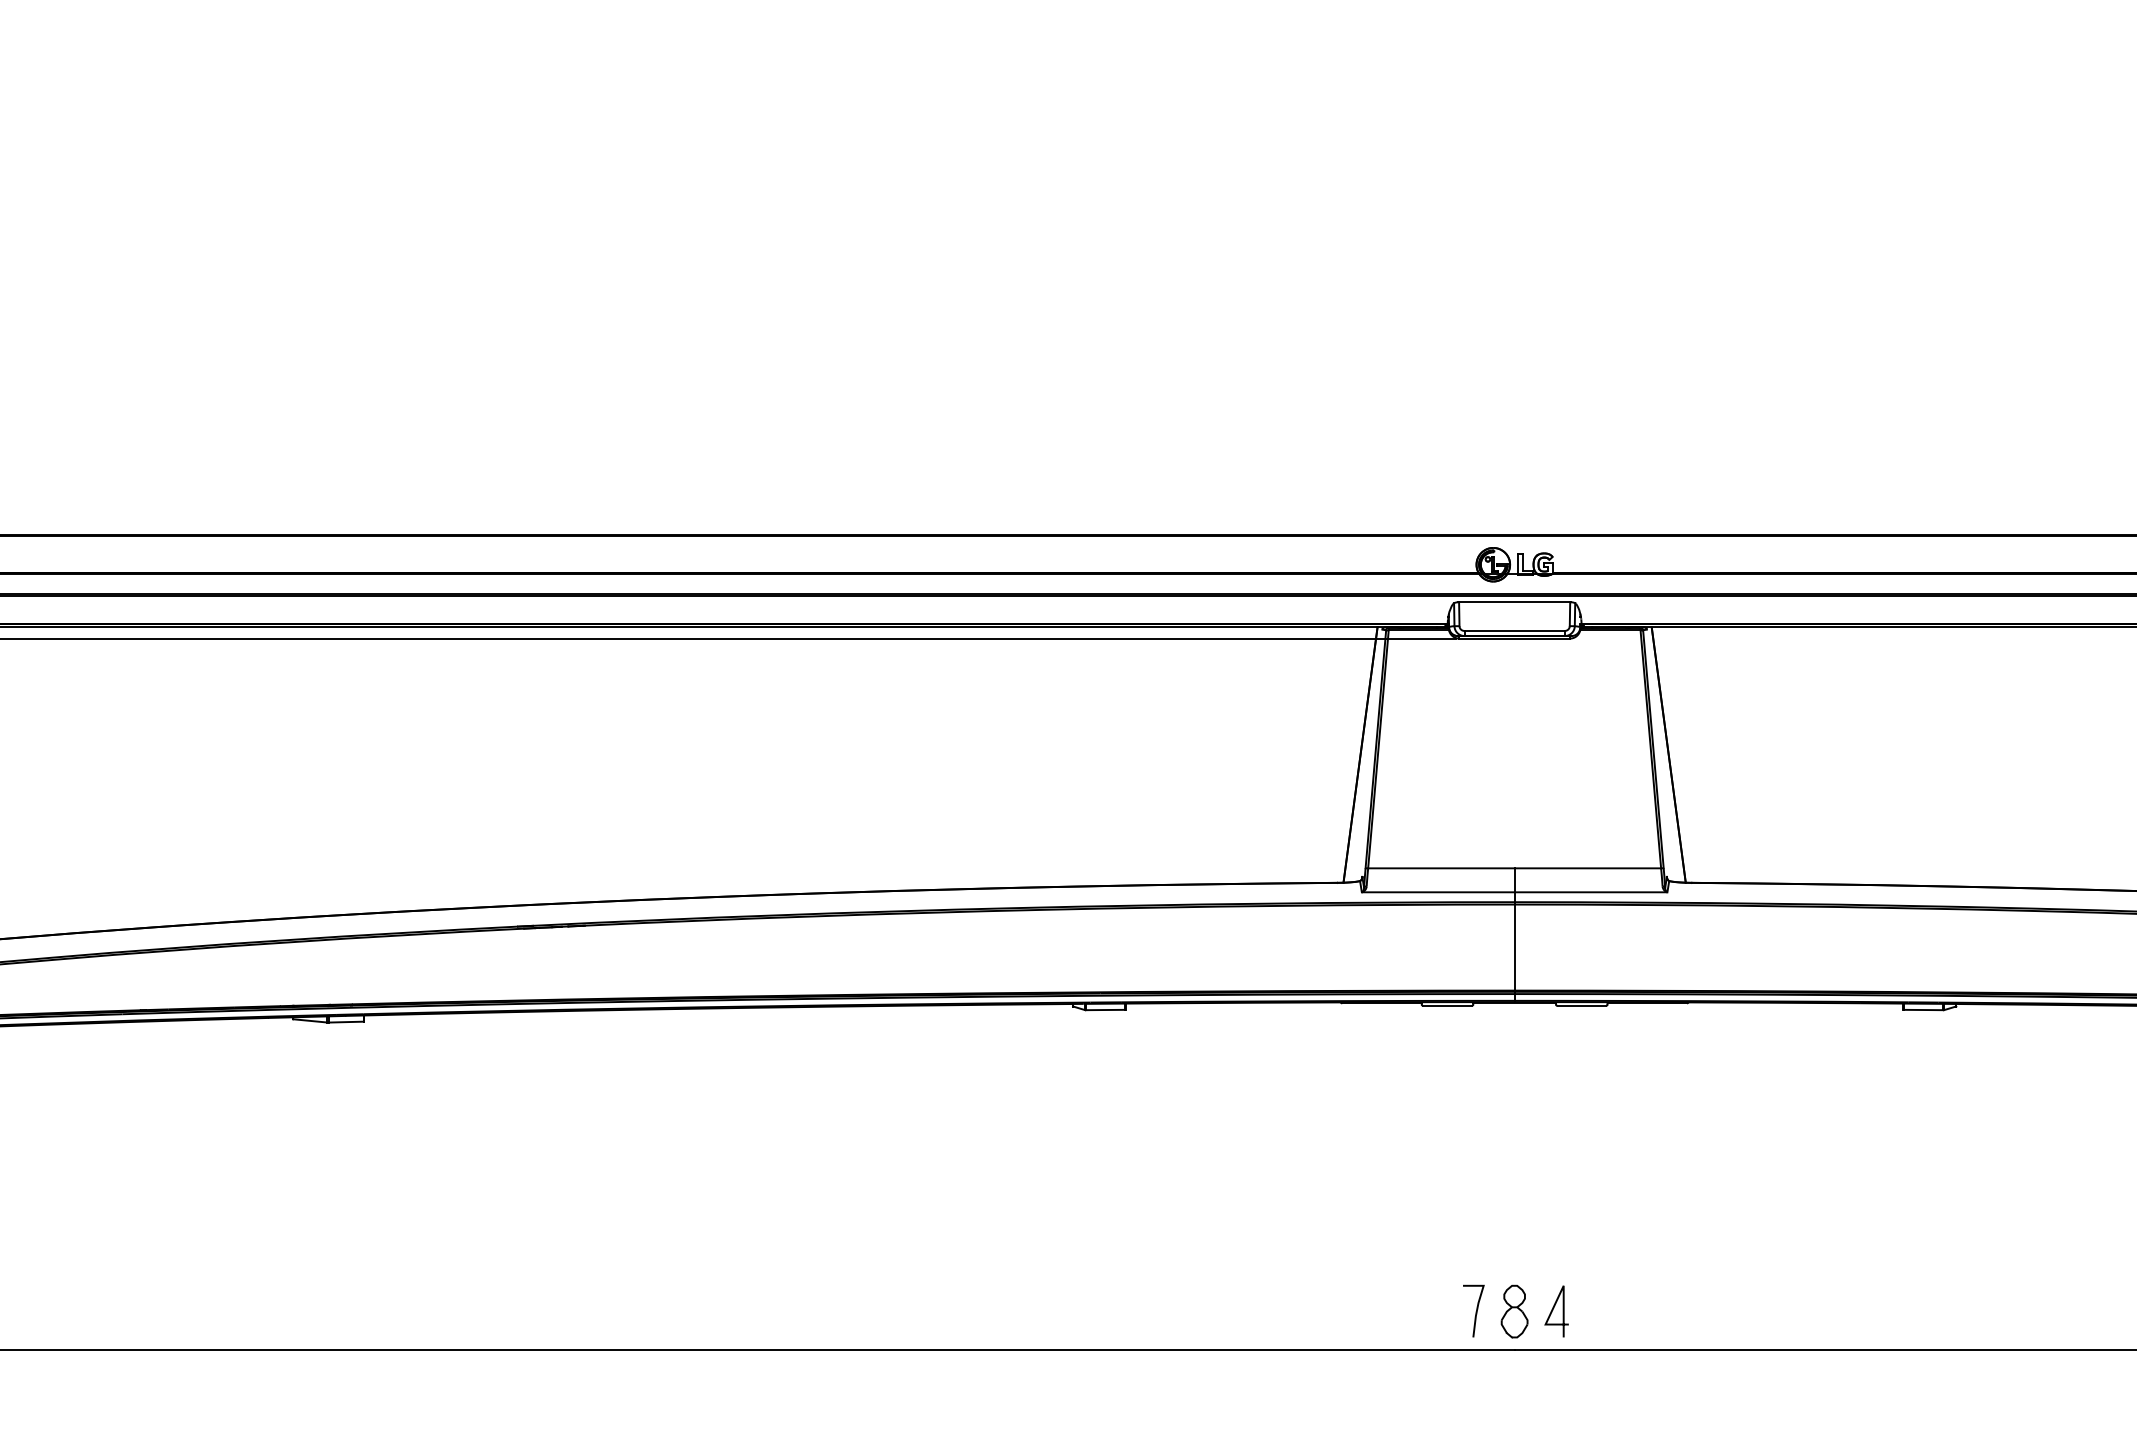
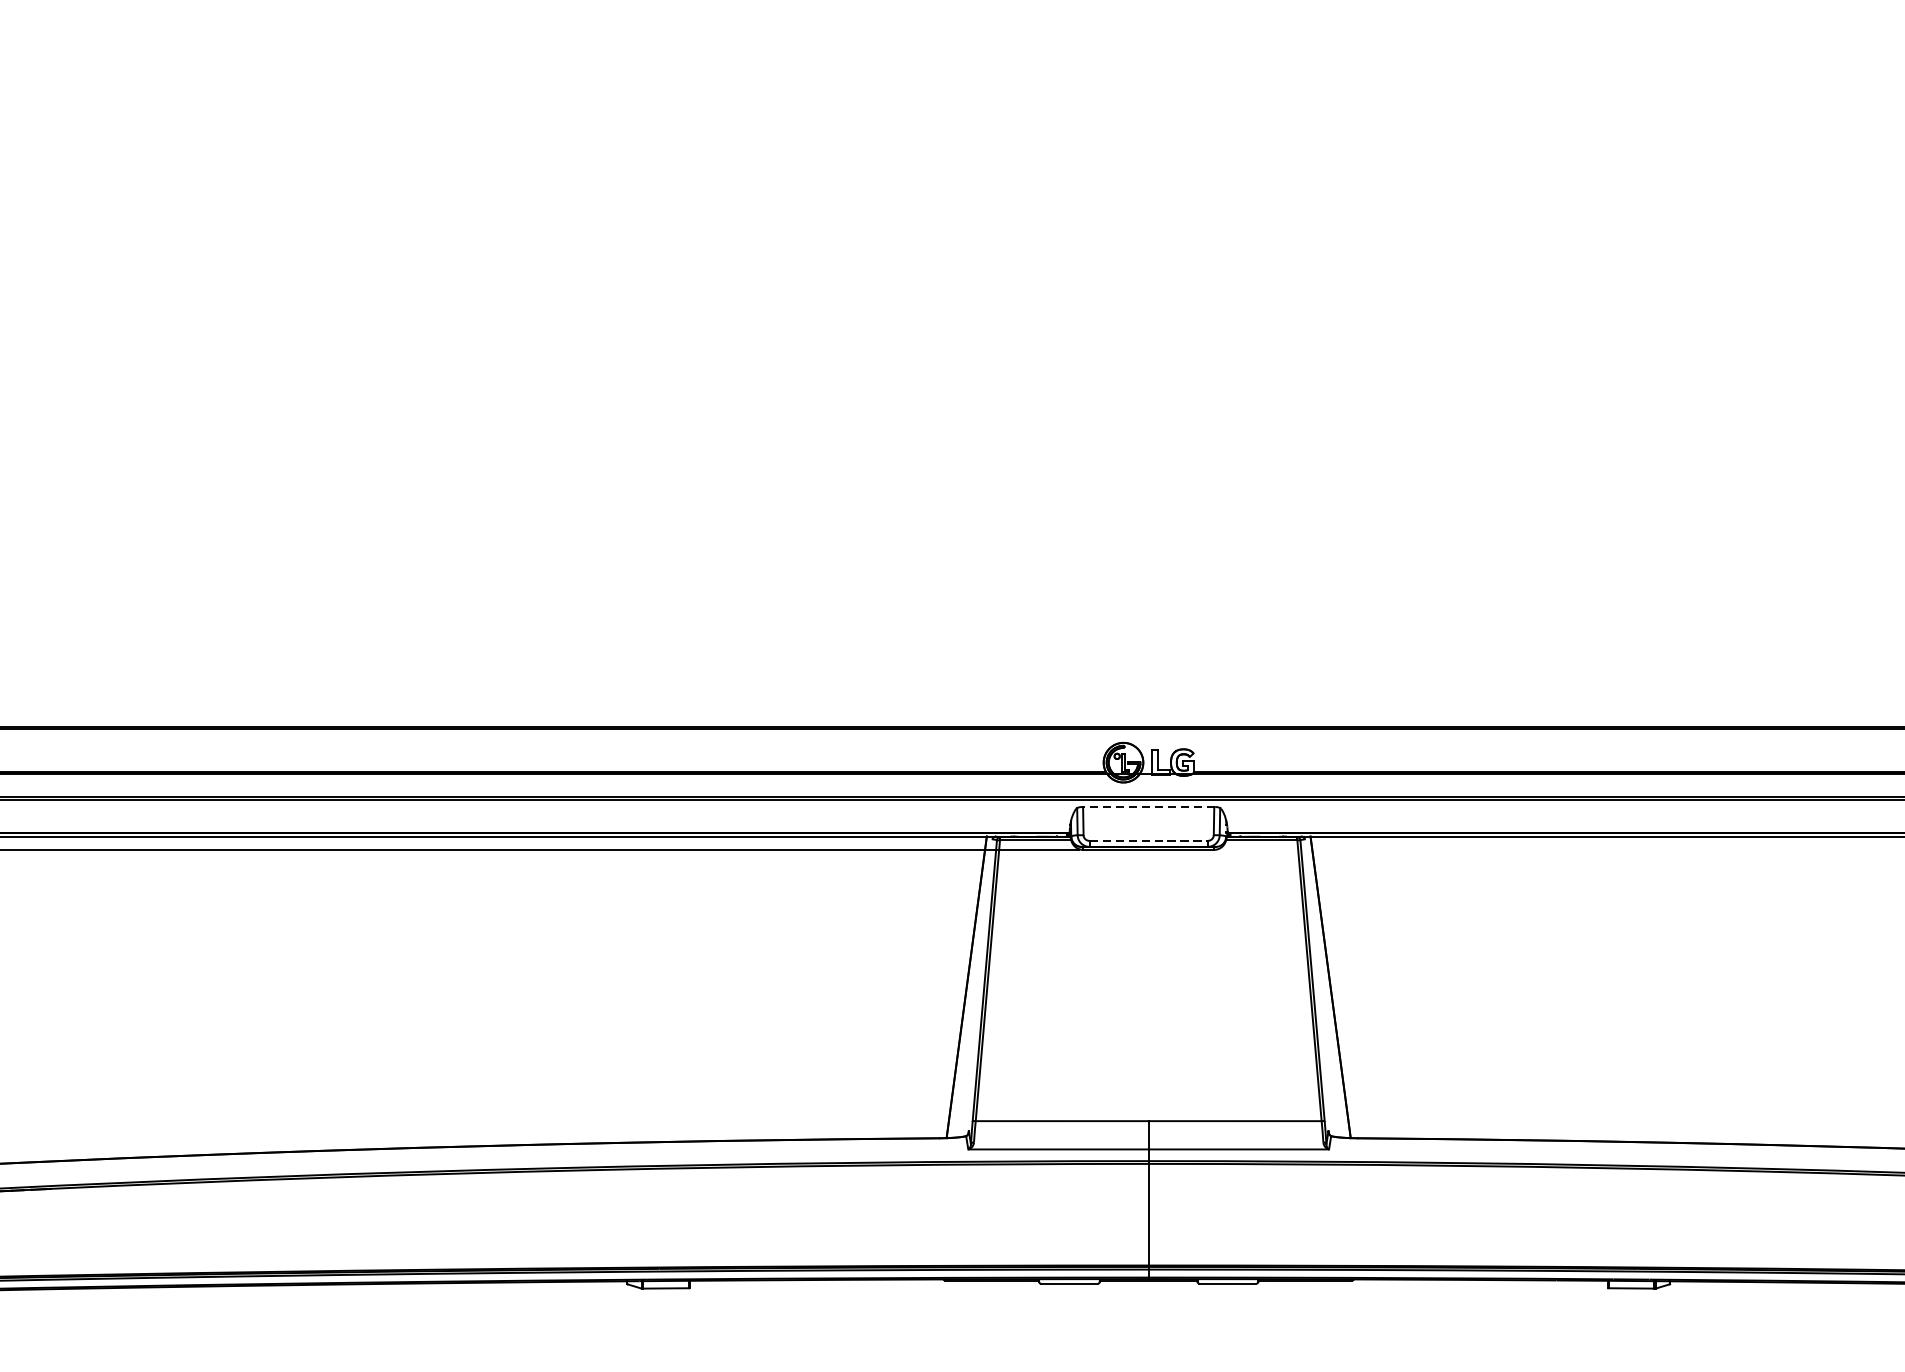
line: (1514, 602) -> (1148, 807), solid -> dashed
line: (1515, 630) -> (1149, 840), solid -> dashed

